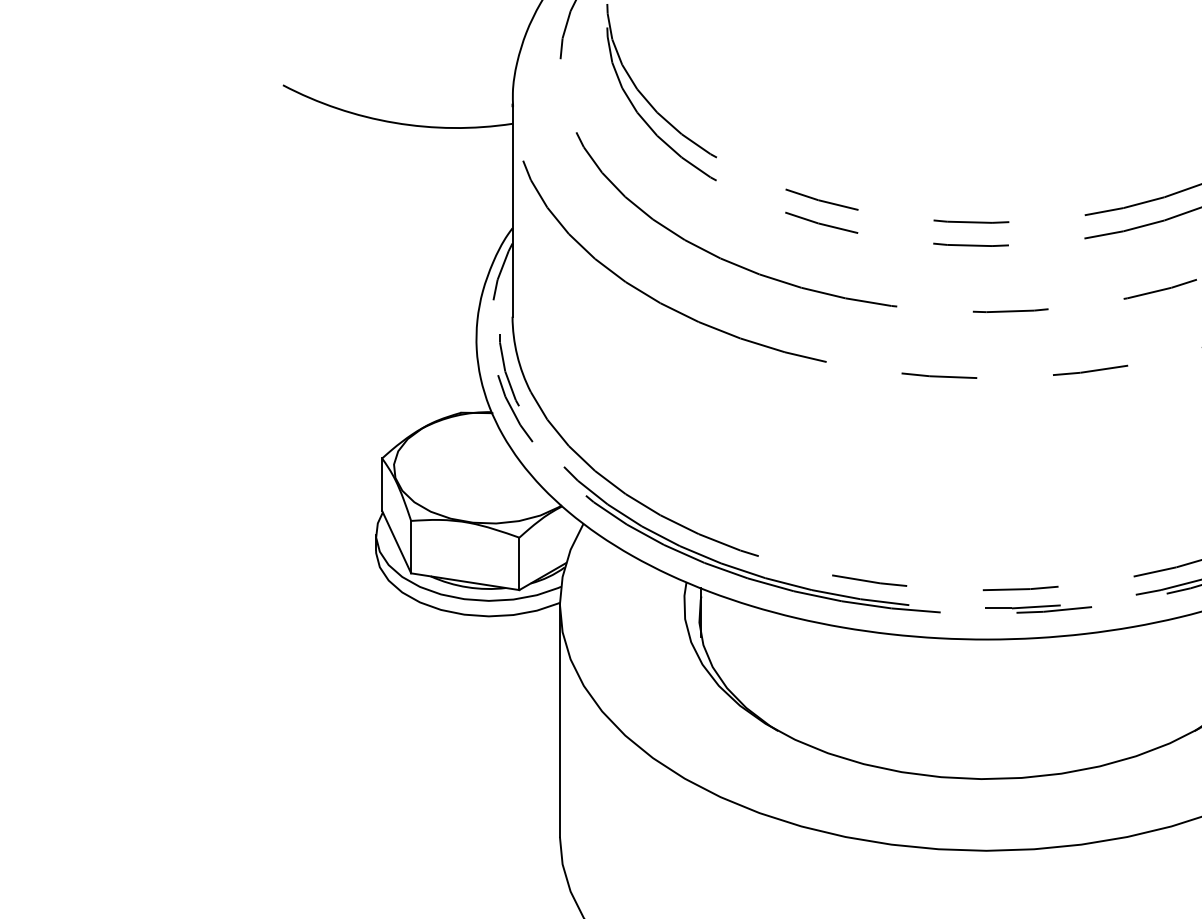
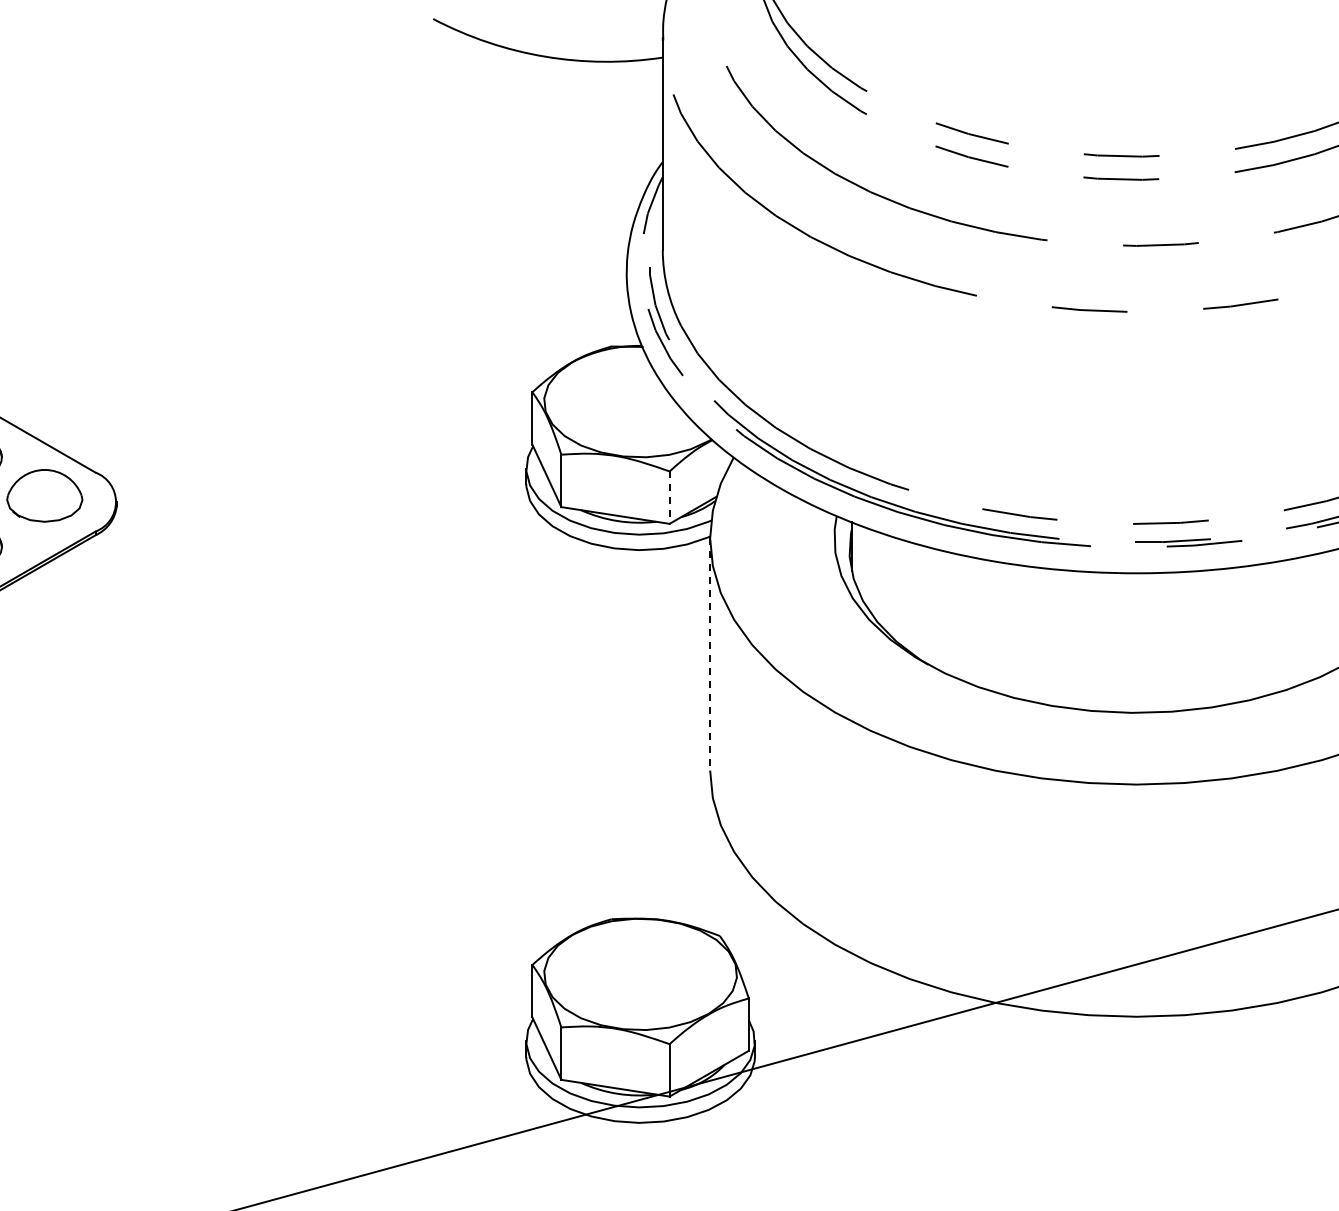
line: (519, 564) -> (669, 498), solid -> dashed
line: (560, 720) -> (710, 654), solid -> dashed

